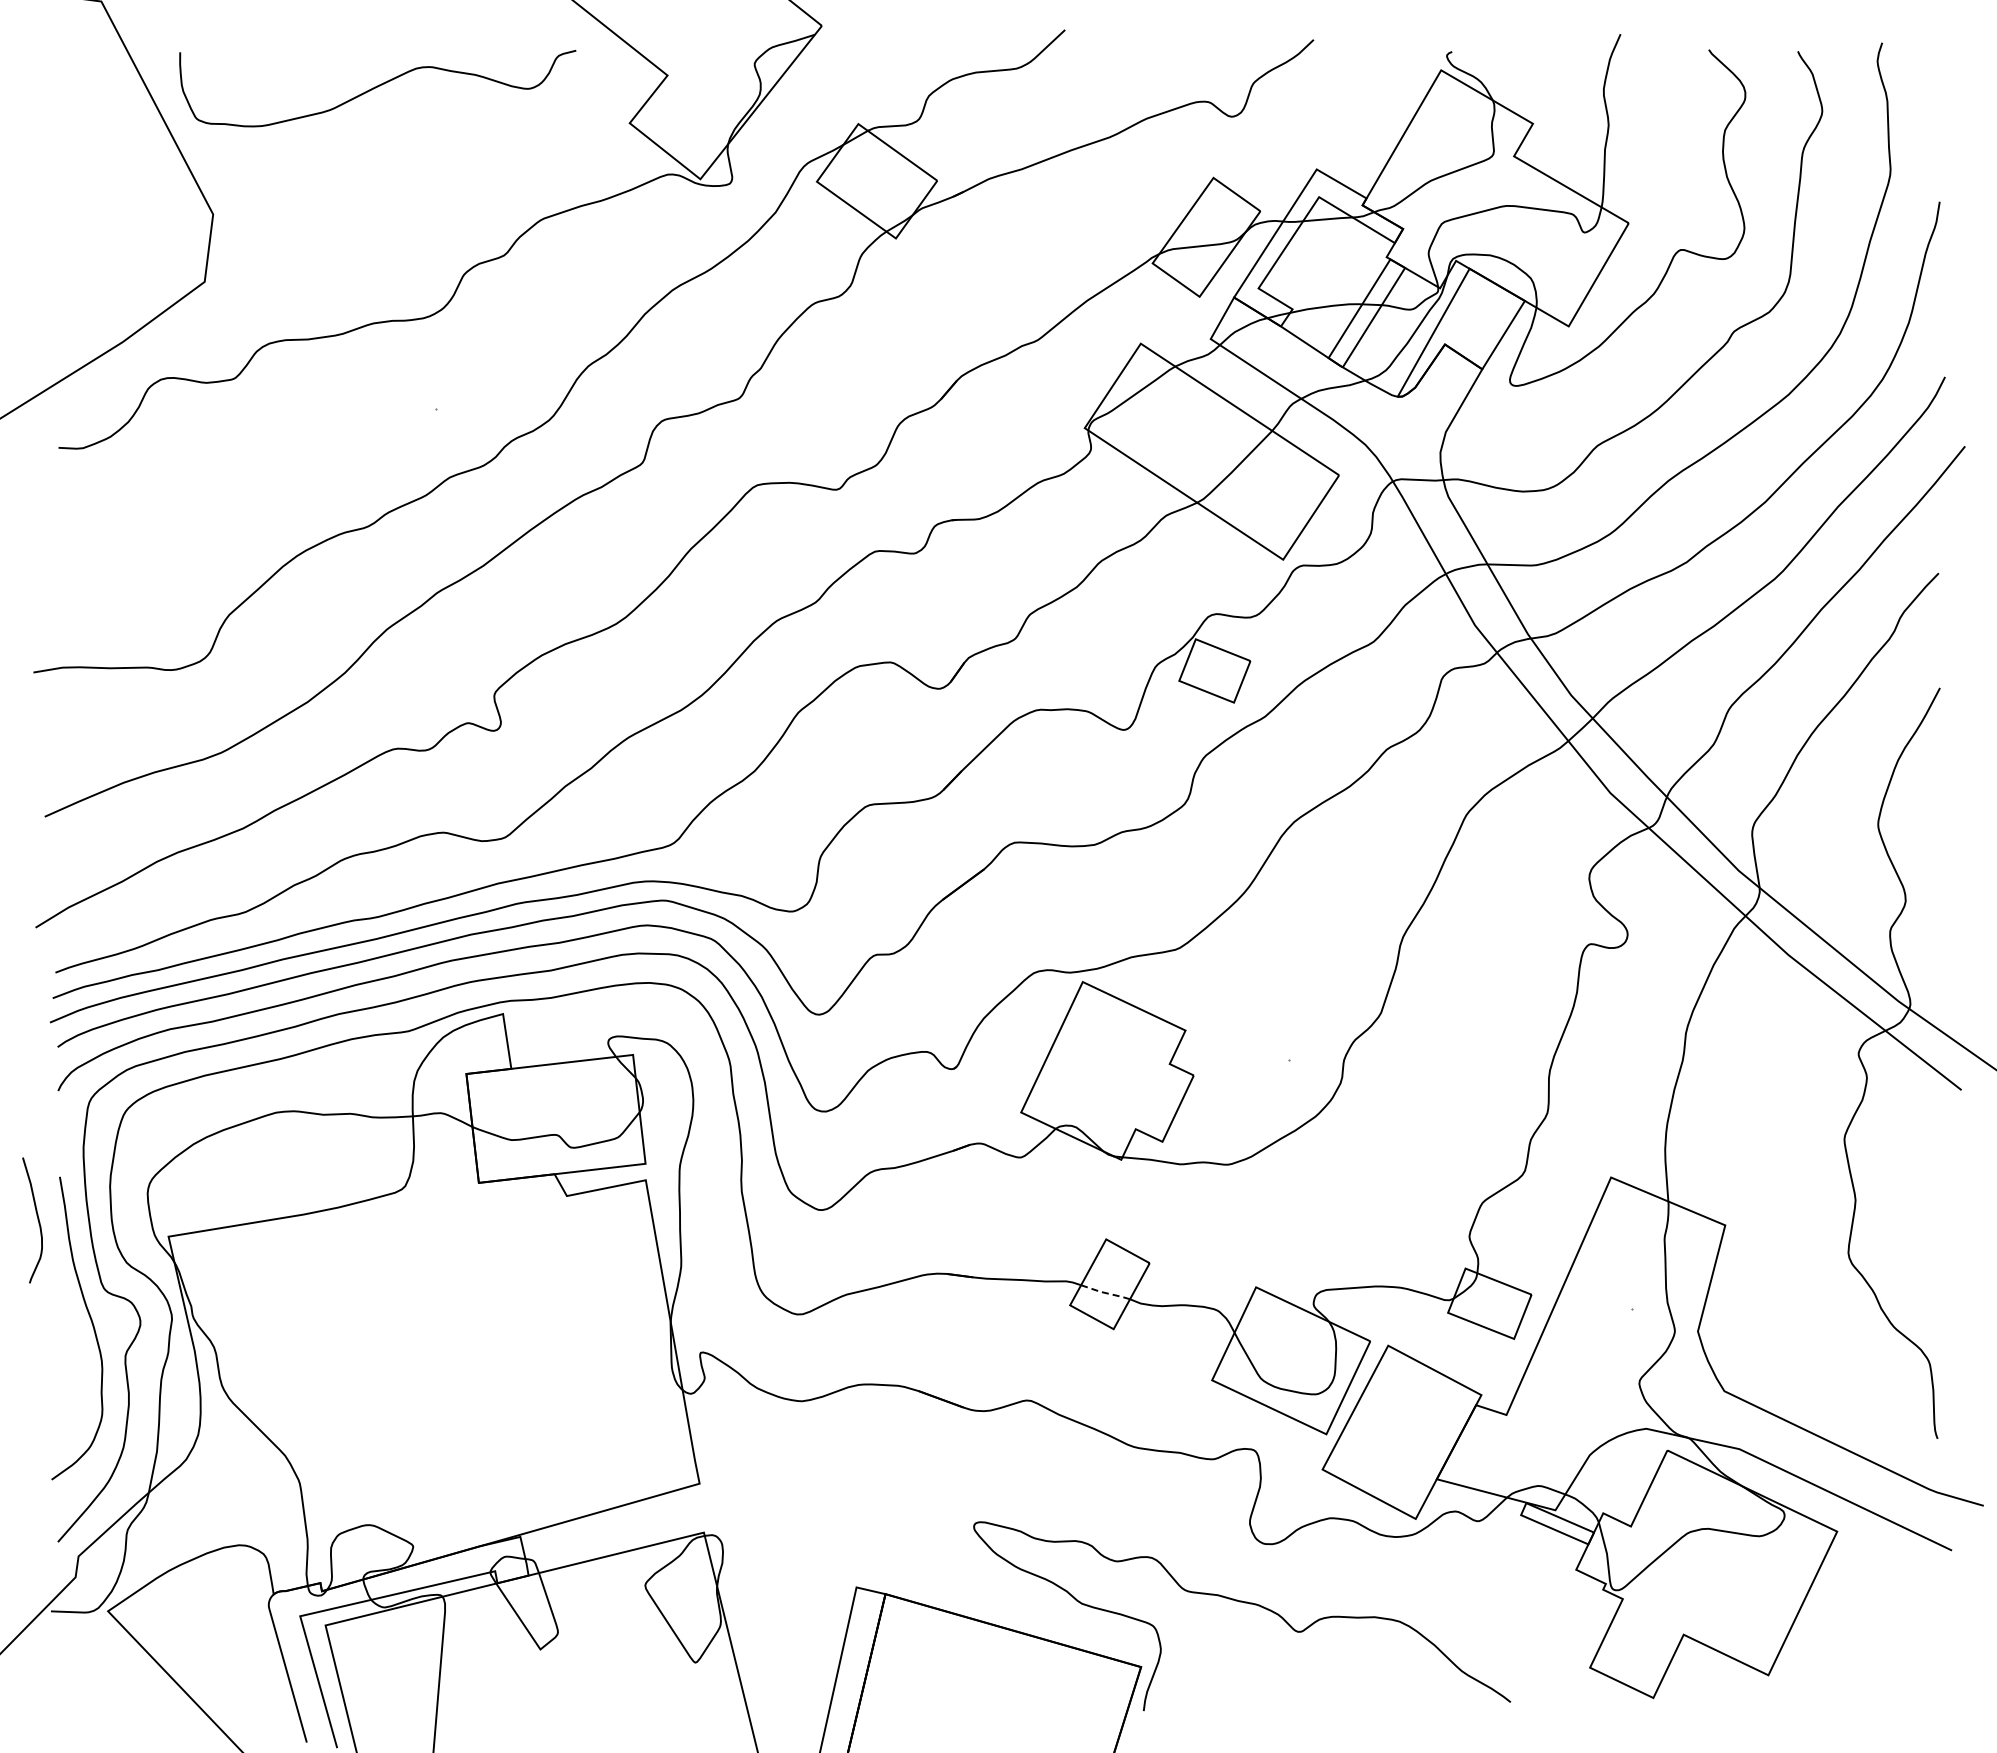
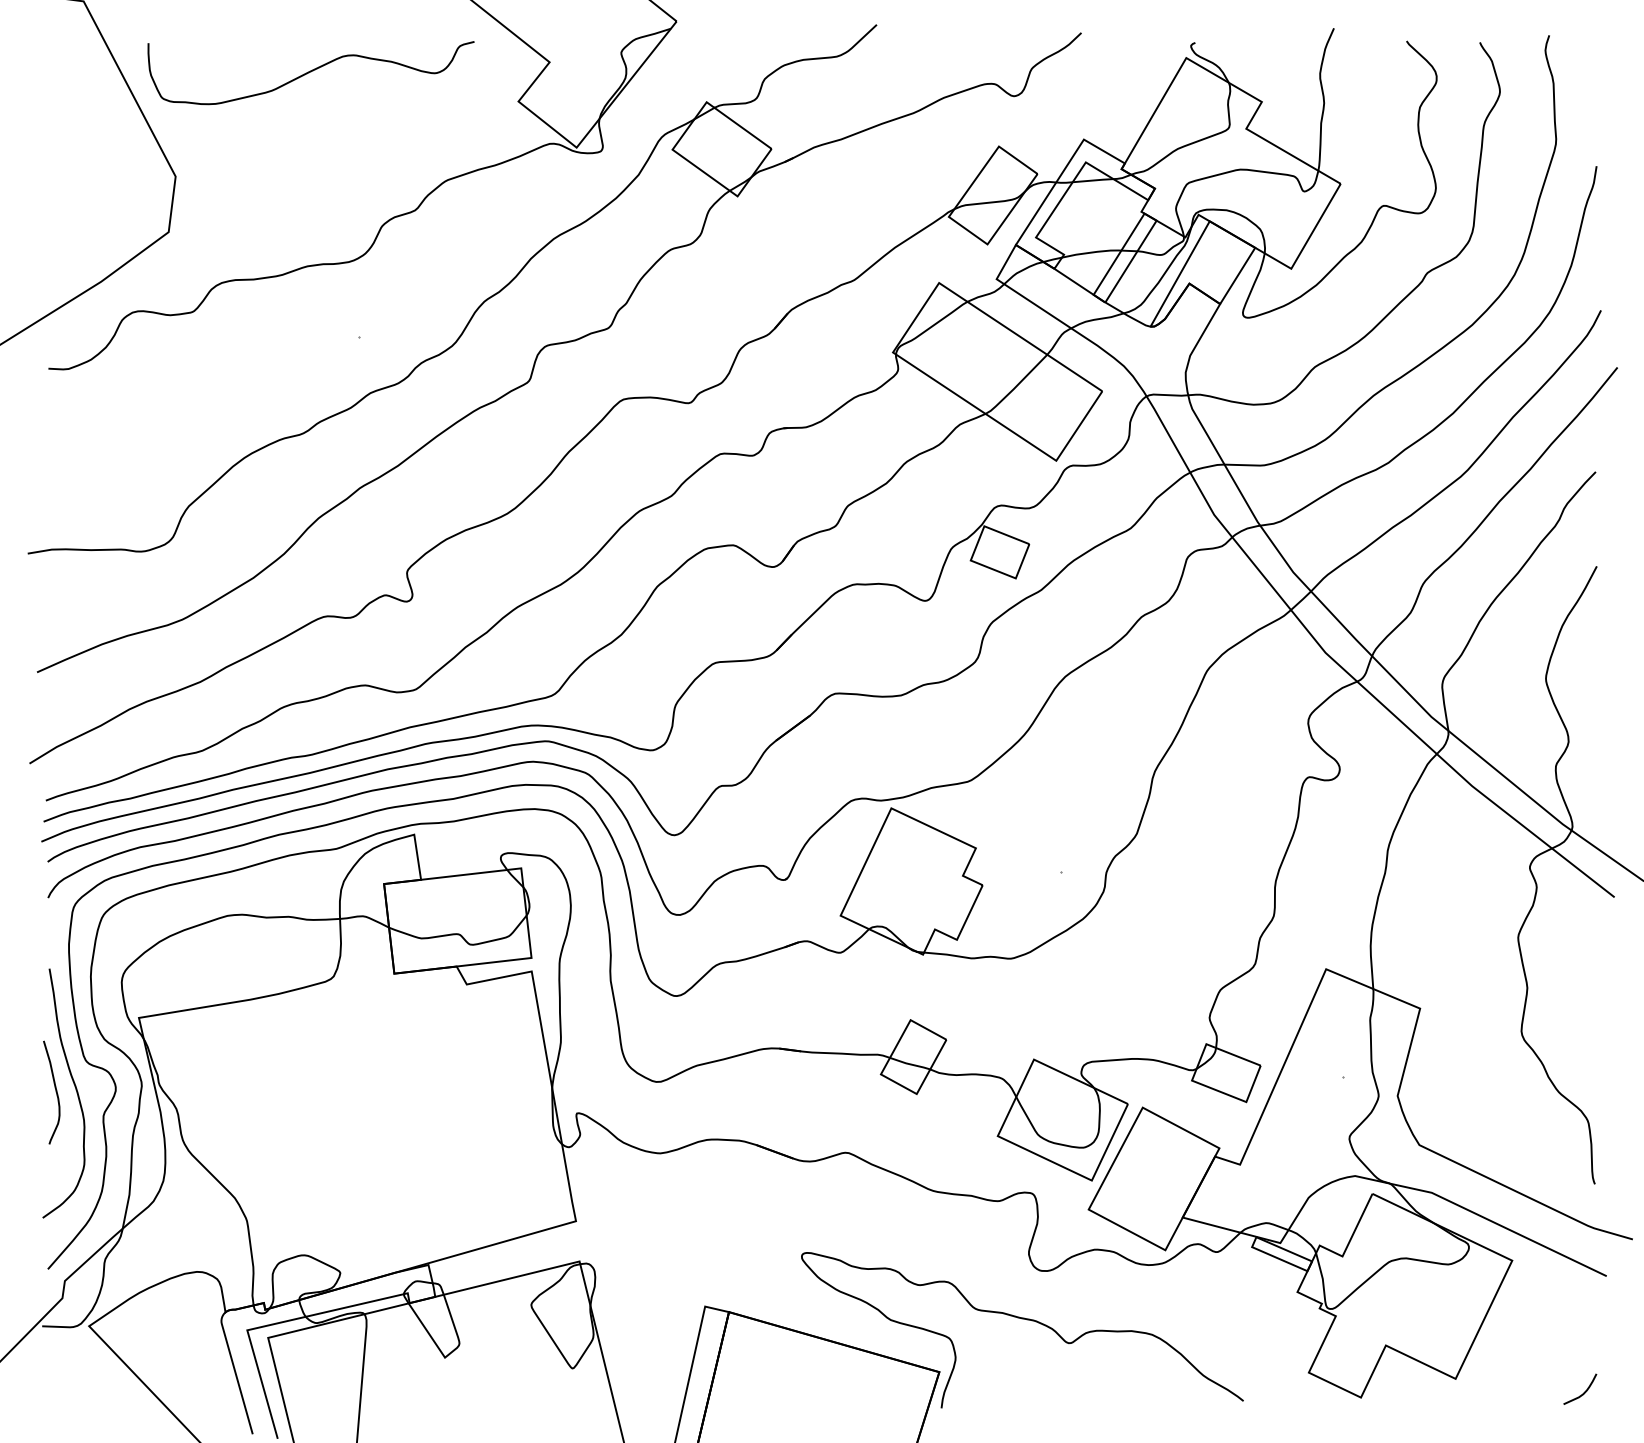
curve: (37, 1220) -> (55, 1092), moved
line: (1105, 1292) -> (910, 1063), dashed -> solid
curve: (1924, 1691) -> (1584, 1392), added

